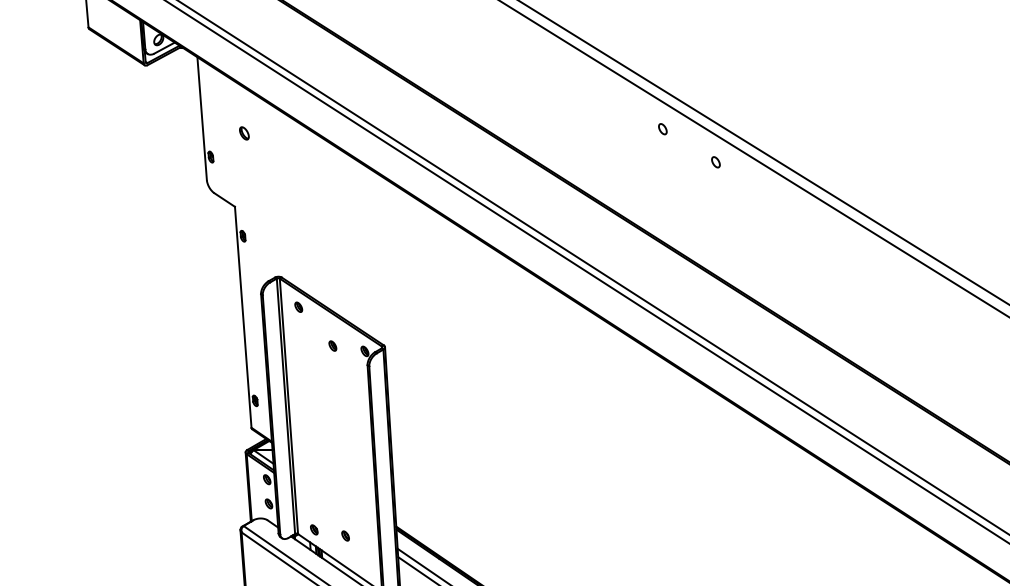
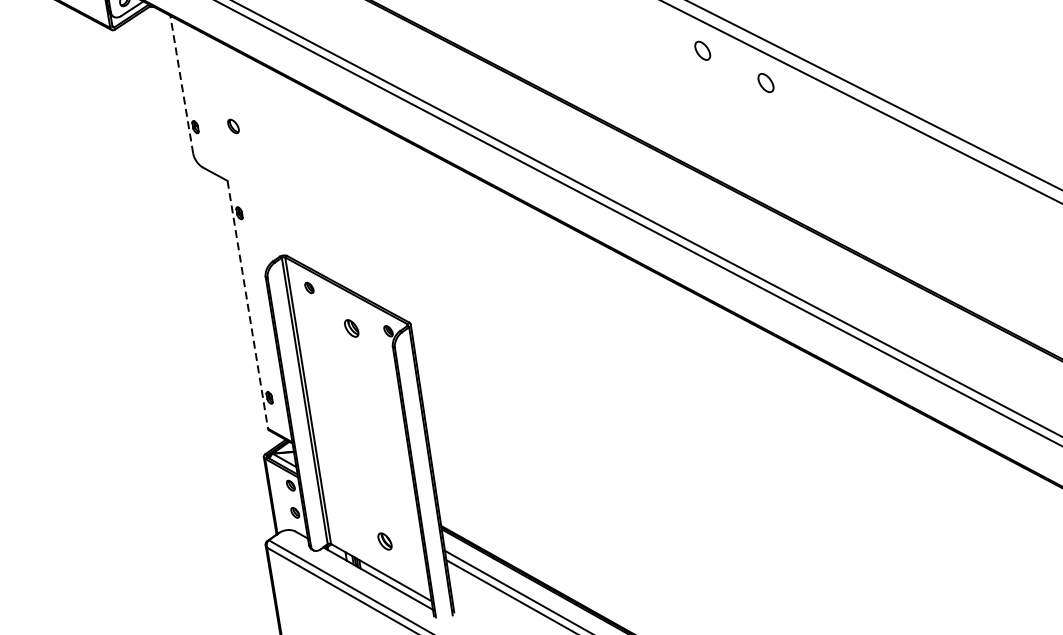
line: (202, 118) -> (182, 84), solid -> dashed
part: (662, 129) -> (702, 51), size x1.6
part: (244, 133) -> (233, 126), moved
part: (715, 162) -> (765, 83), size x1.6
line: (243, 317) -> (248, 304), solid -> dashed
part: (332, 345) -> (351, 327), size x1.6
part: (314, 529) -> (349, 537), removed
part: (345, 535) -> (384, 540), size x1.6

